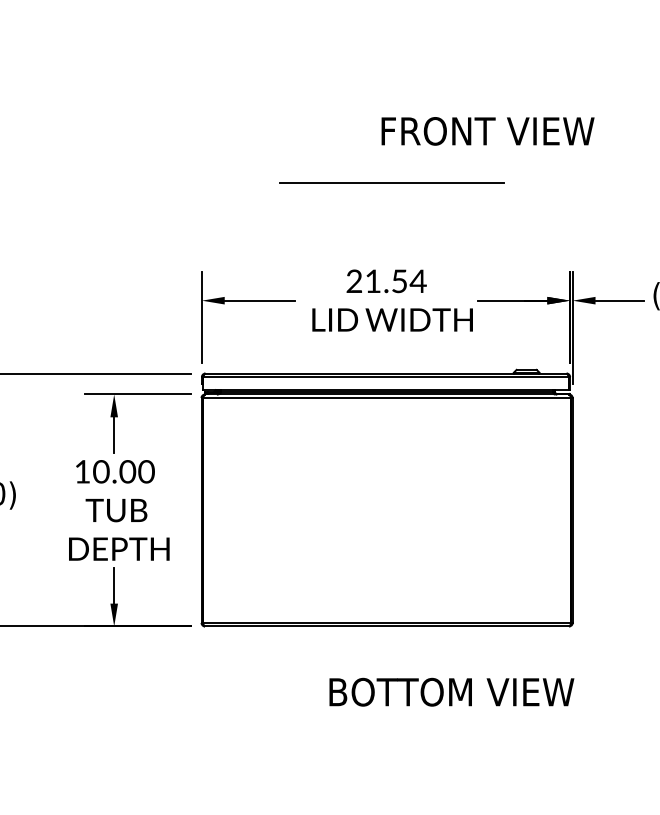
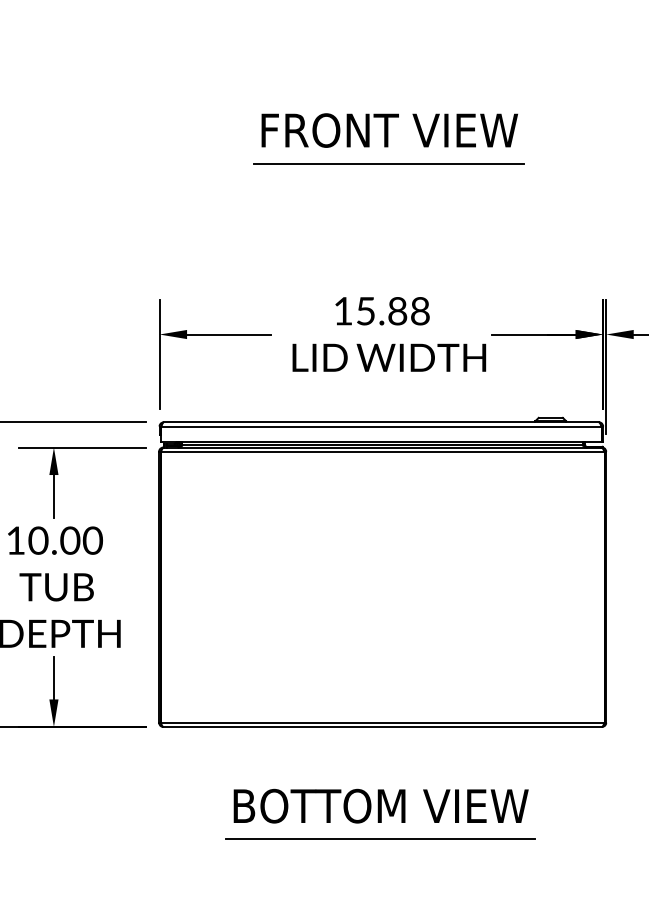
text: (487, 131) -> (389, 130), moved
line: (391, 182) -> (387, 163), moved
text: (386, 281) -> (381, 311), 21.54 -> 15.88
text: (451, 691) -> (380, 805), moved
line: (385, 719) -> (380, 839), added

